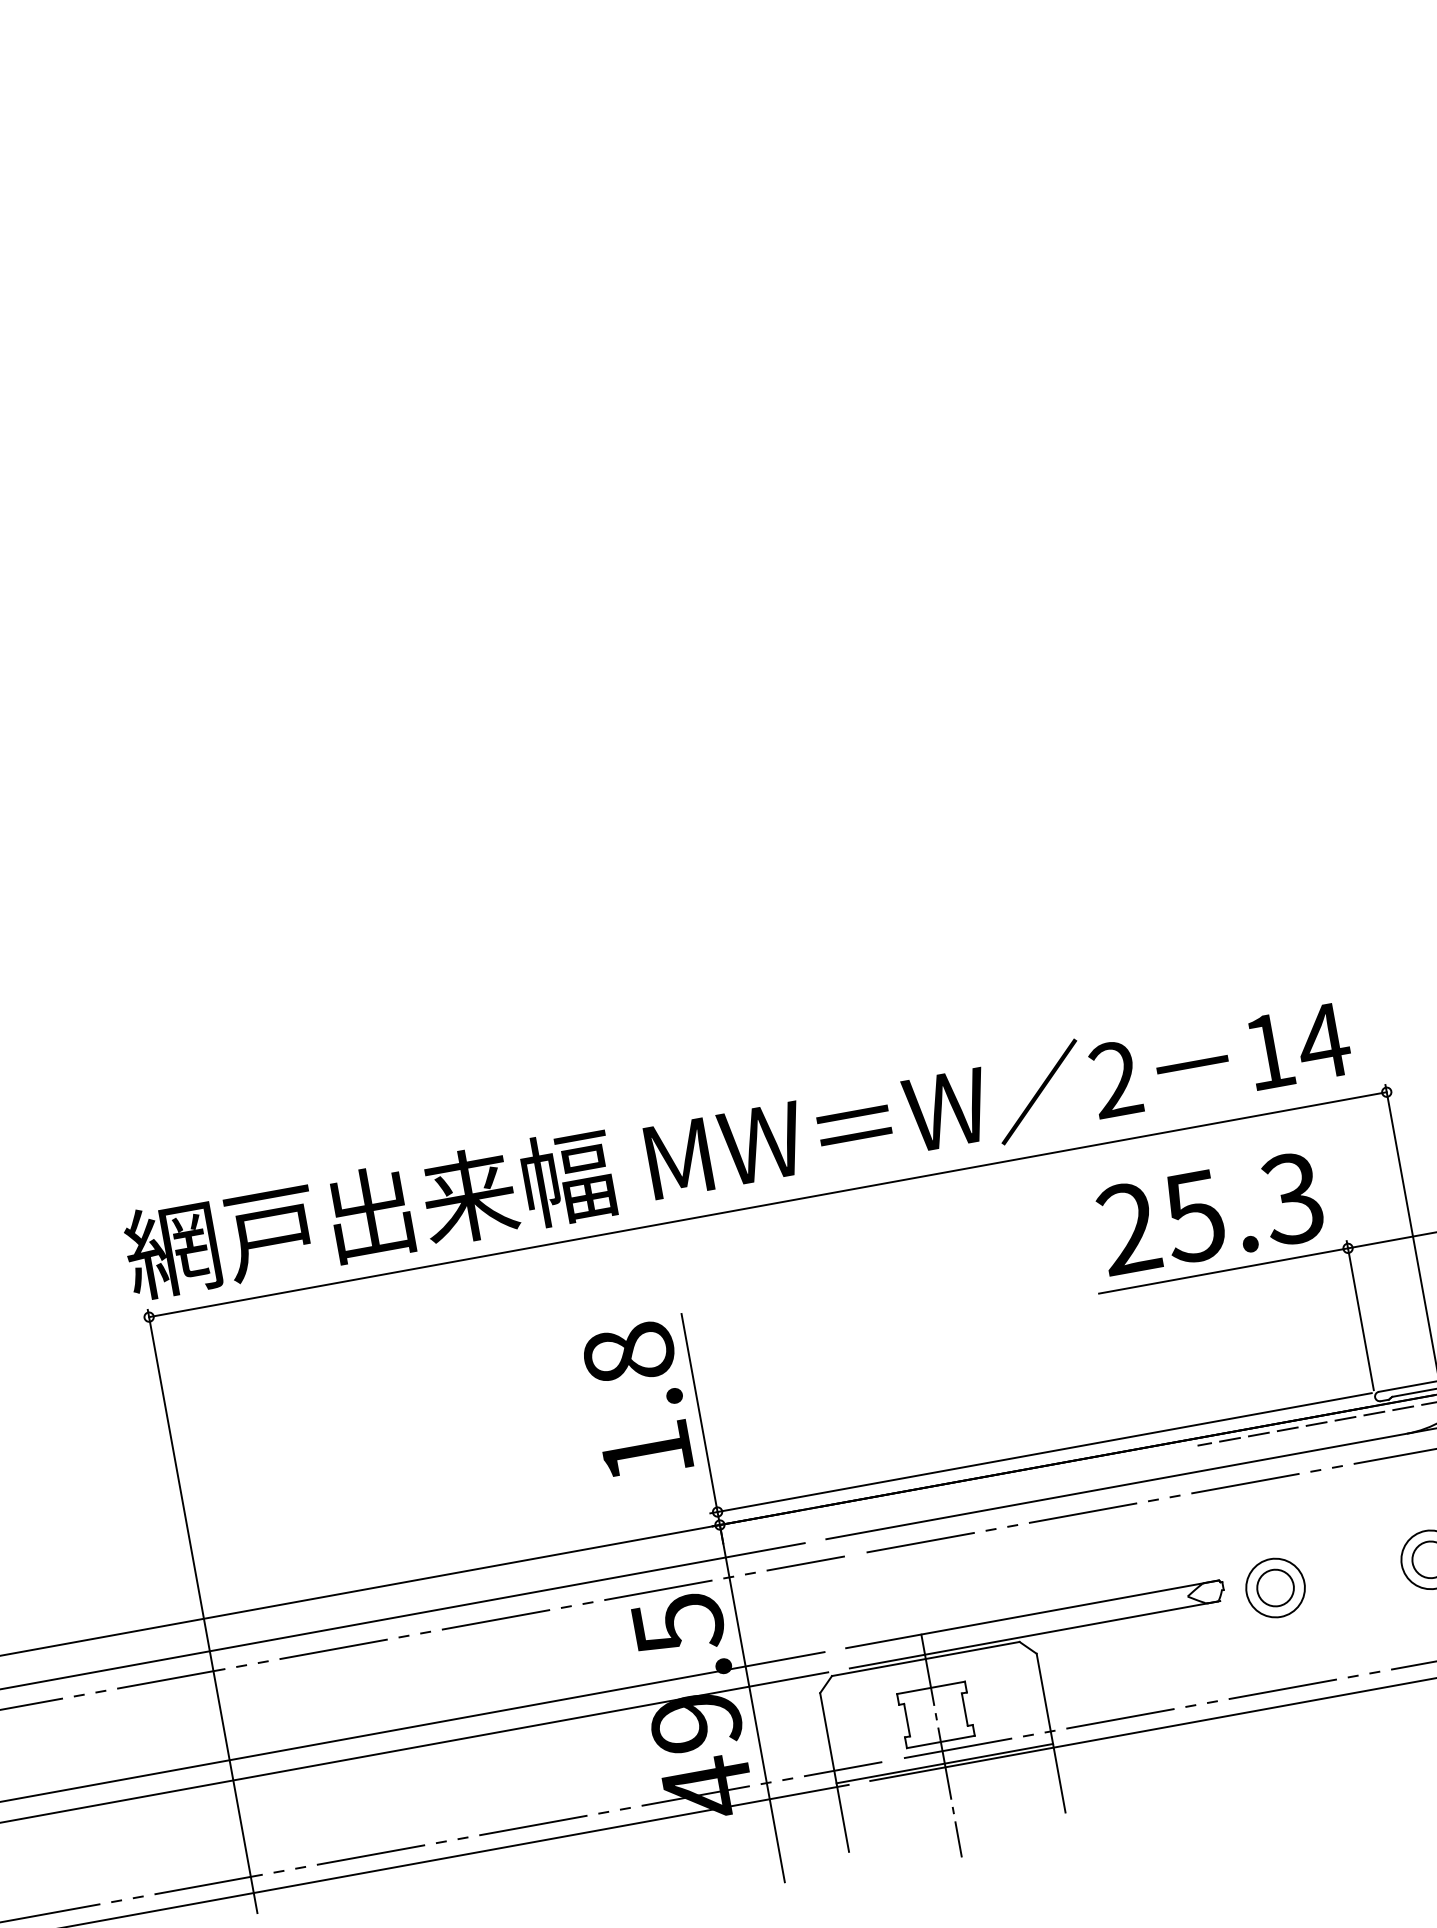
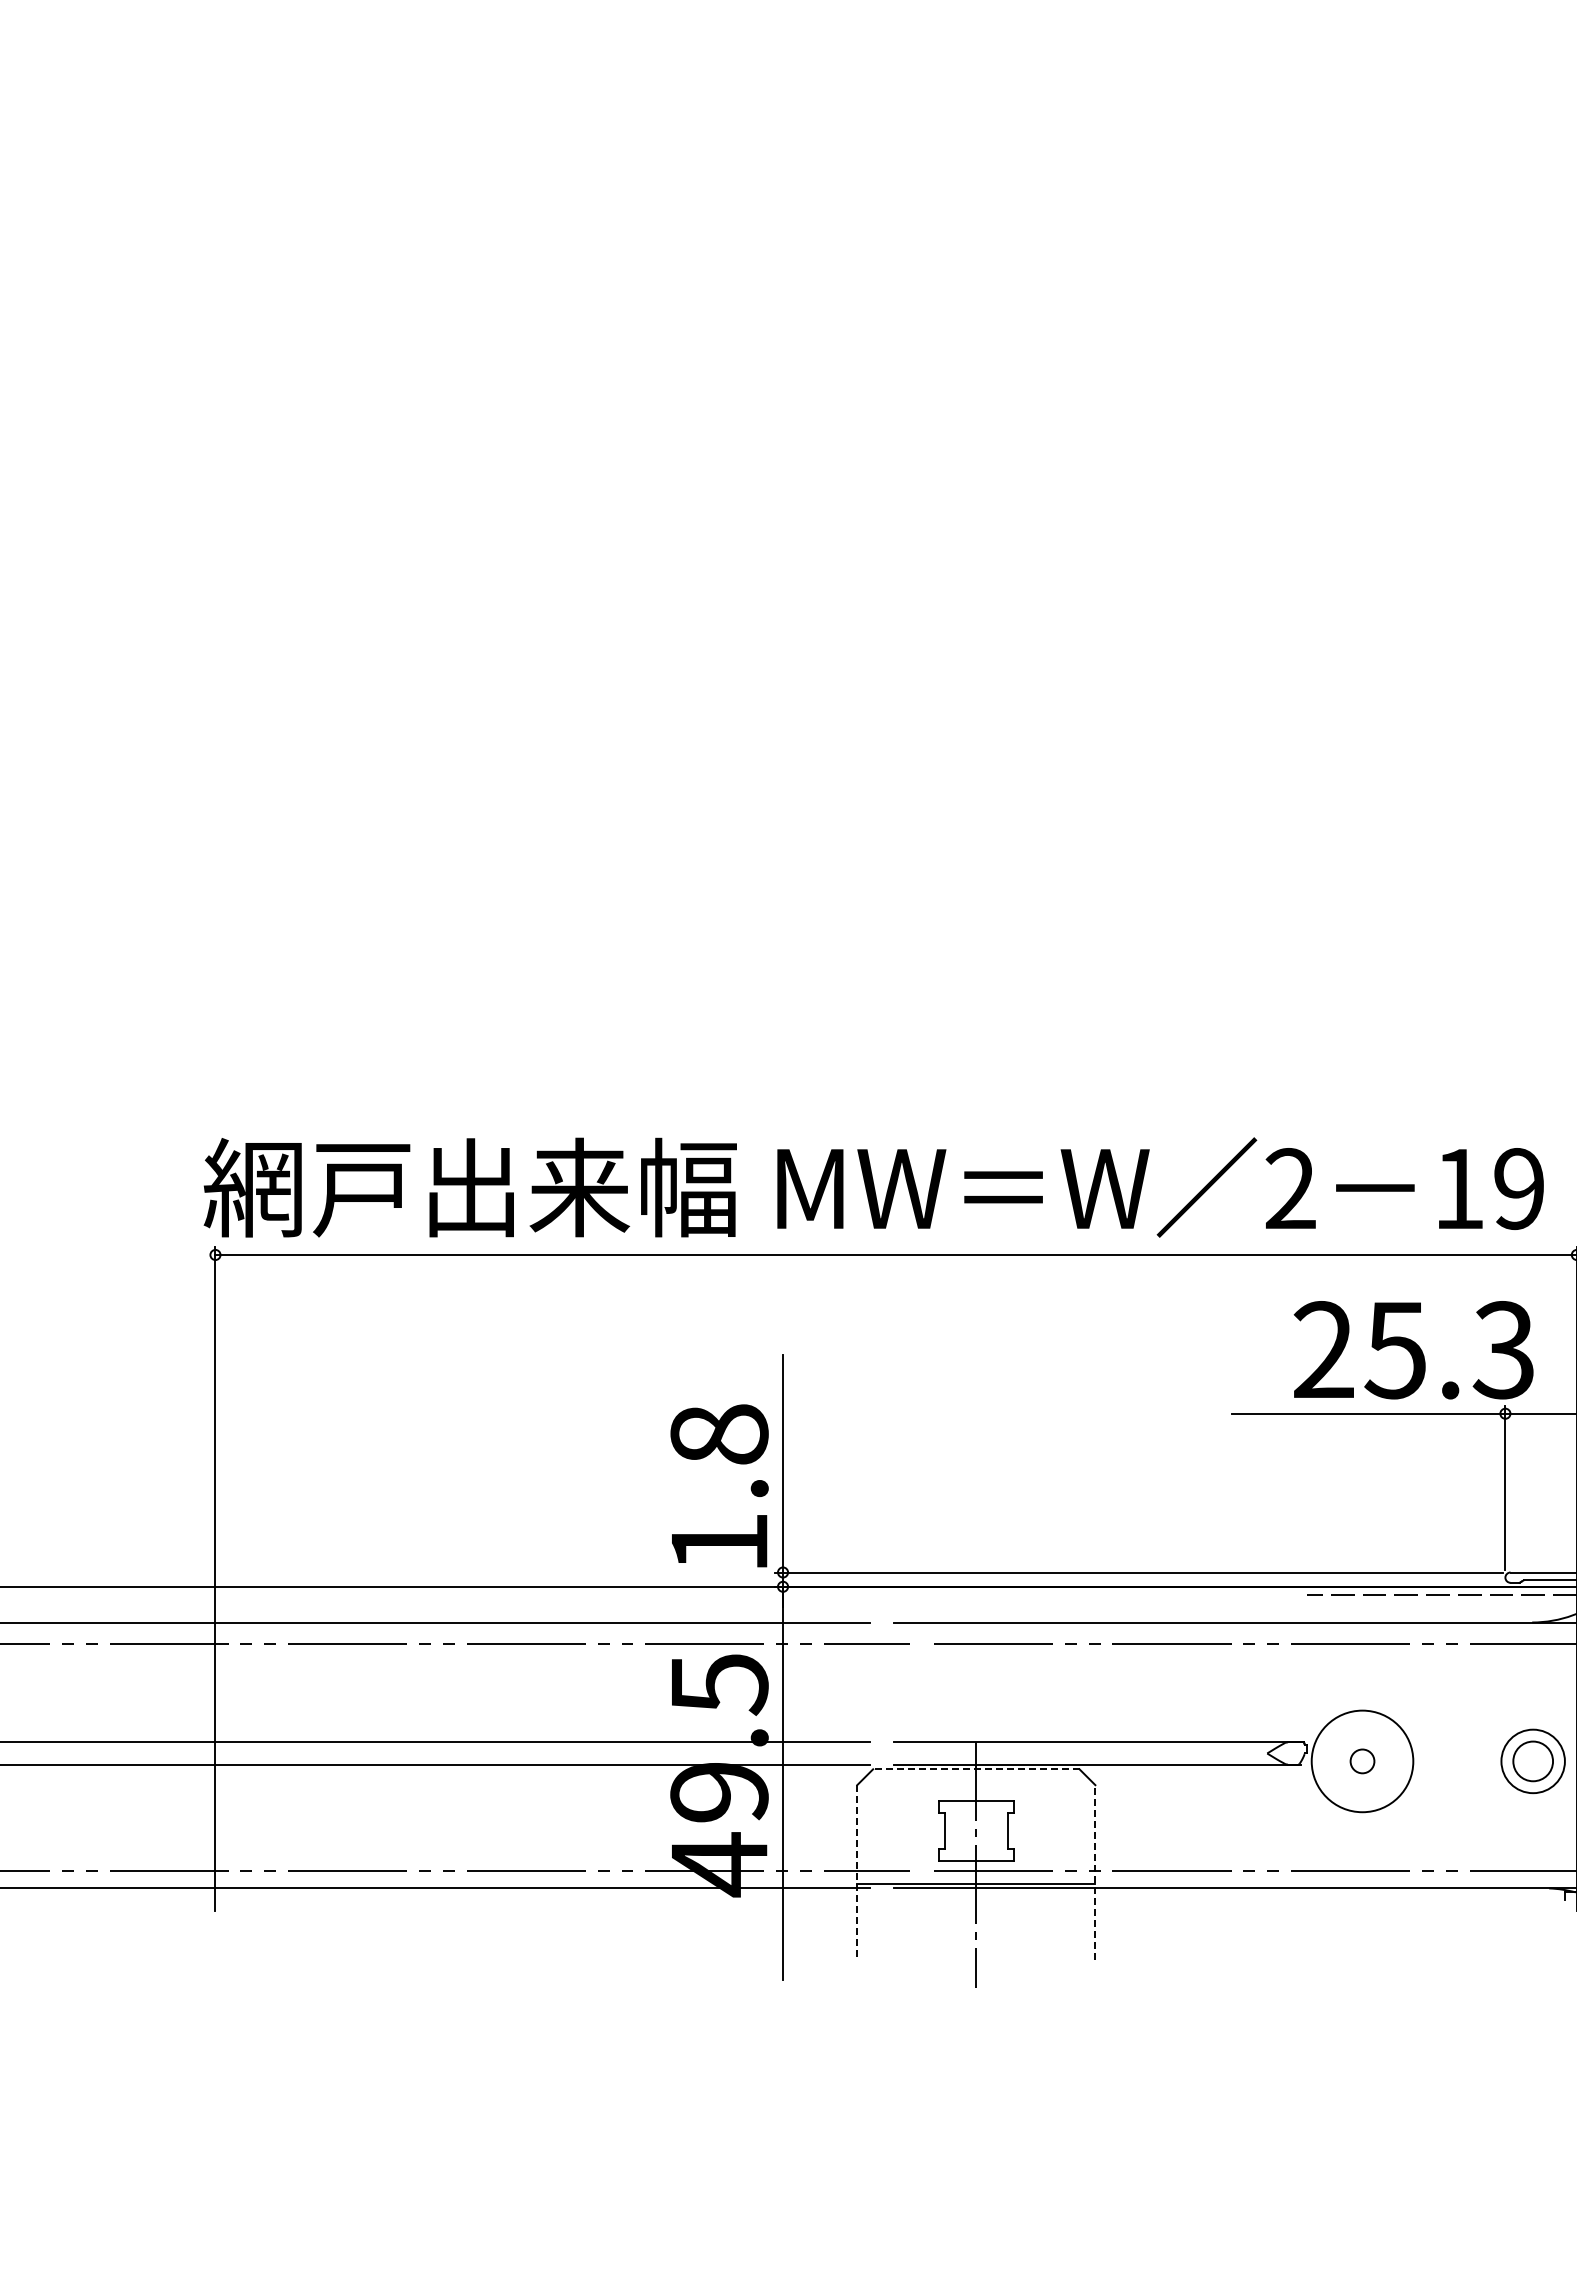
text: (1322, 1042) -> (1518, 1189), 14 -> 19
text: (1210, 1213) -> (1413, 1350), moved
text: (637, 1399) -> (719, 1485), moved
circle: (1275, 1588) -> (1362, 1761), size x0.6
circle: (1275, 1588) -> (1362, 1761), size x1.6
line: (925, 1659) -> (975, 1769), solid -> dashed
line: (1051, 1732) -> (1095, 1871), solid -> dashed
line: (834, 1772) -> (857, 1872), solid -> dashed

